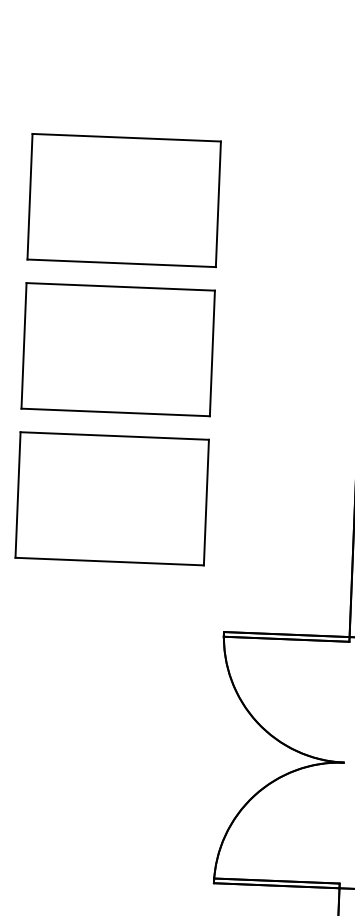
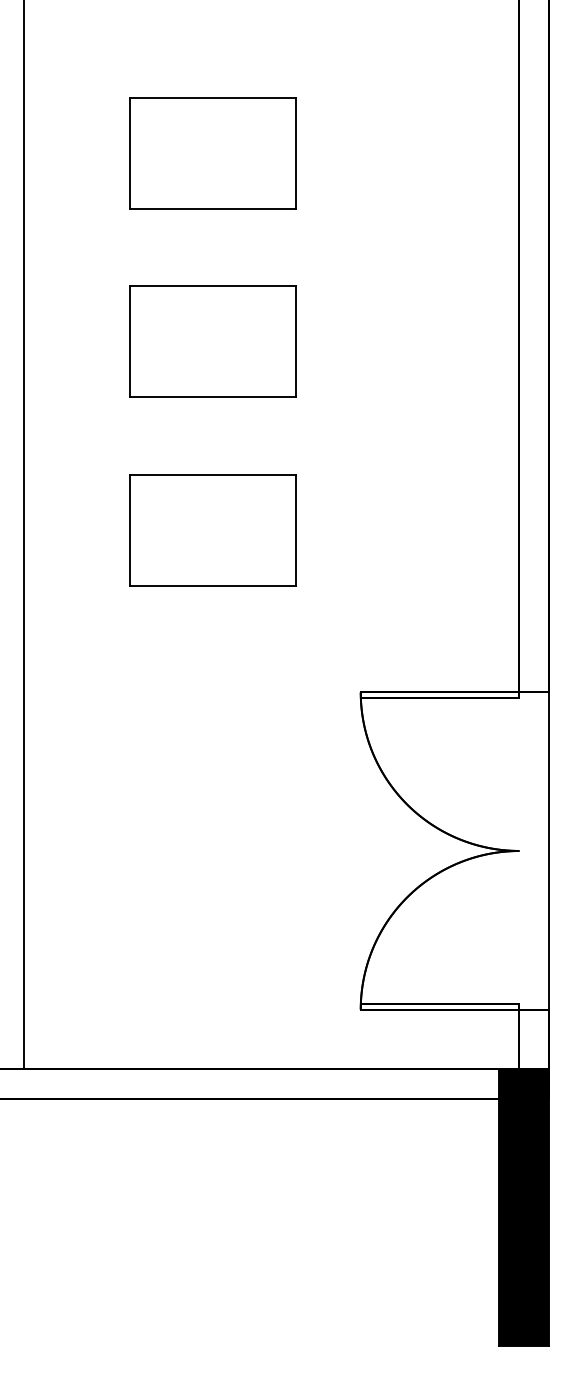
part: (123, 200) -> (212, 153), size x0.7
part: (117, 349) -> (212, 341), size x0.7
part: (111, 498) -> (212, 529), size x0.7

